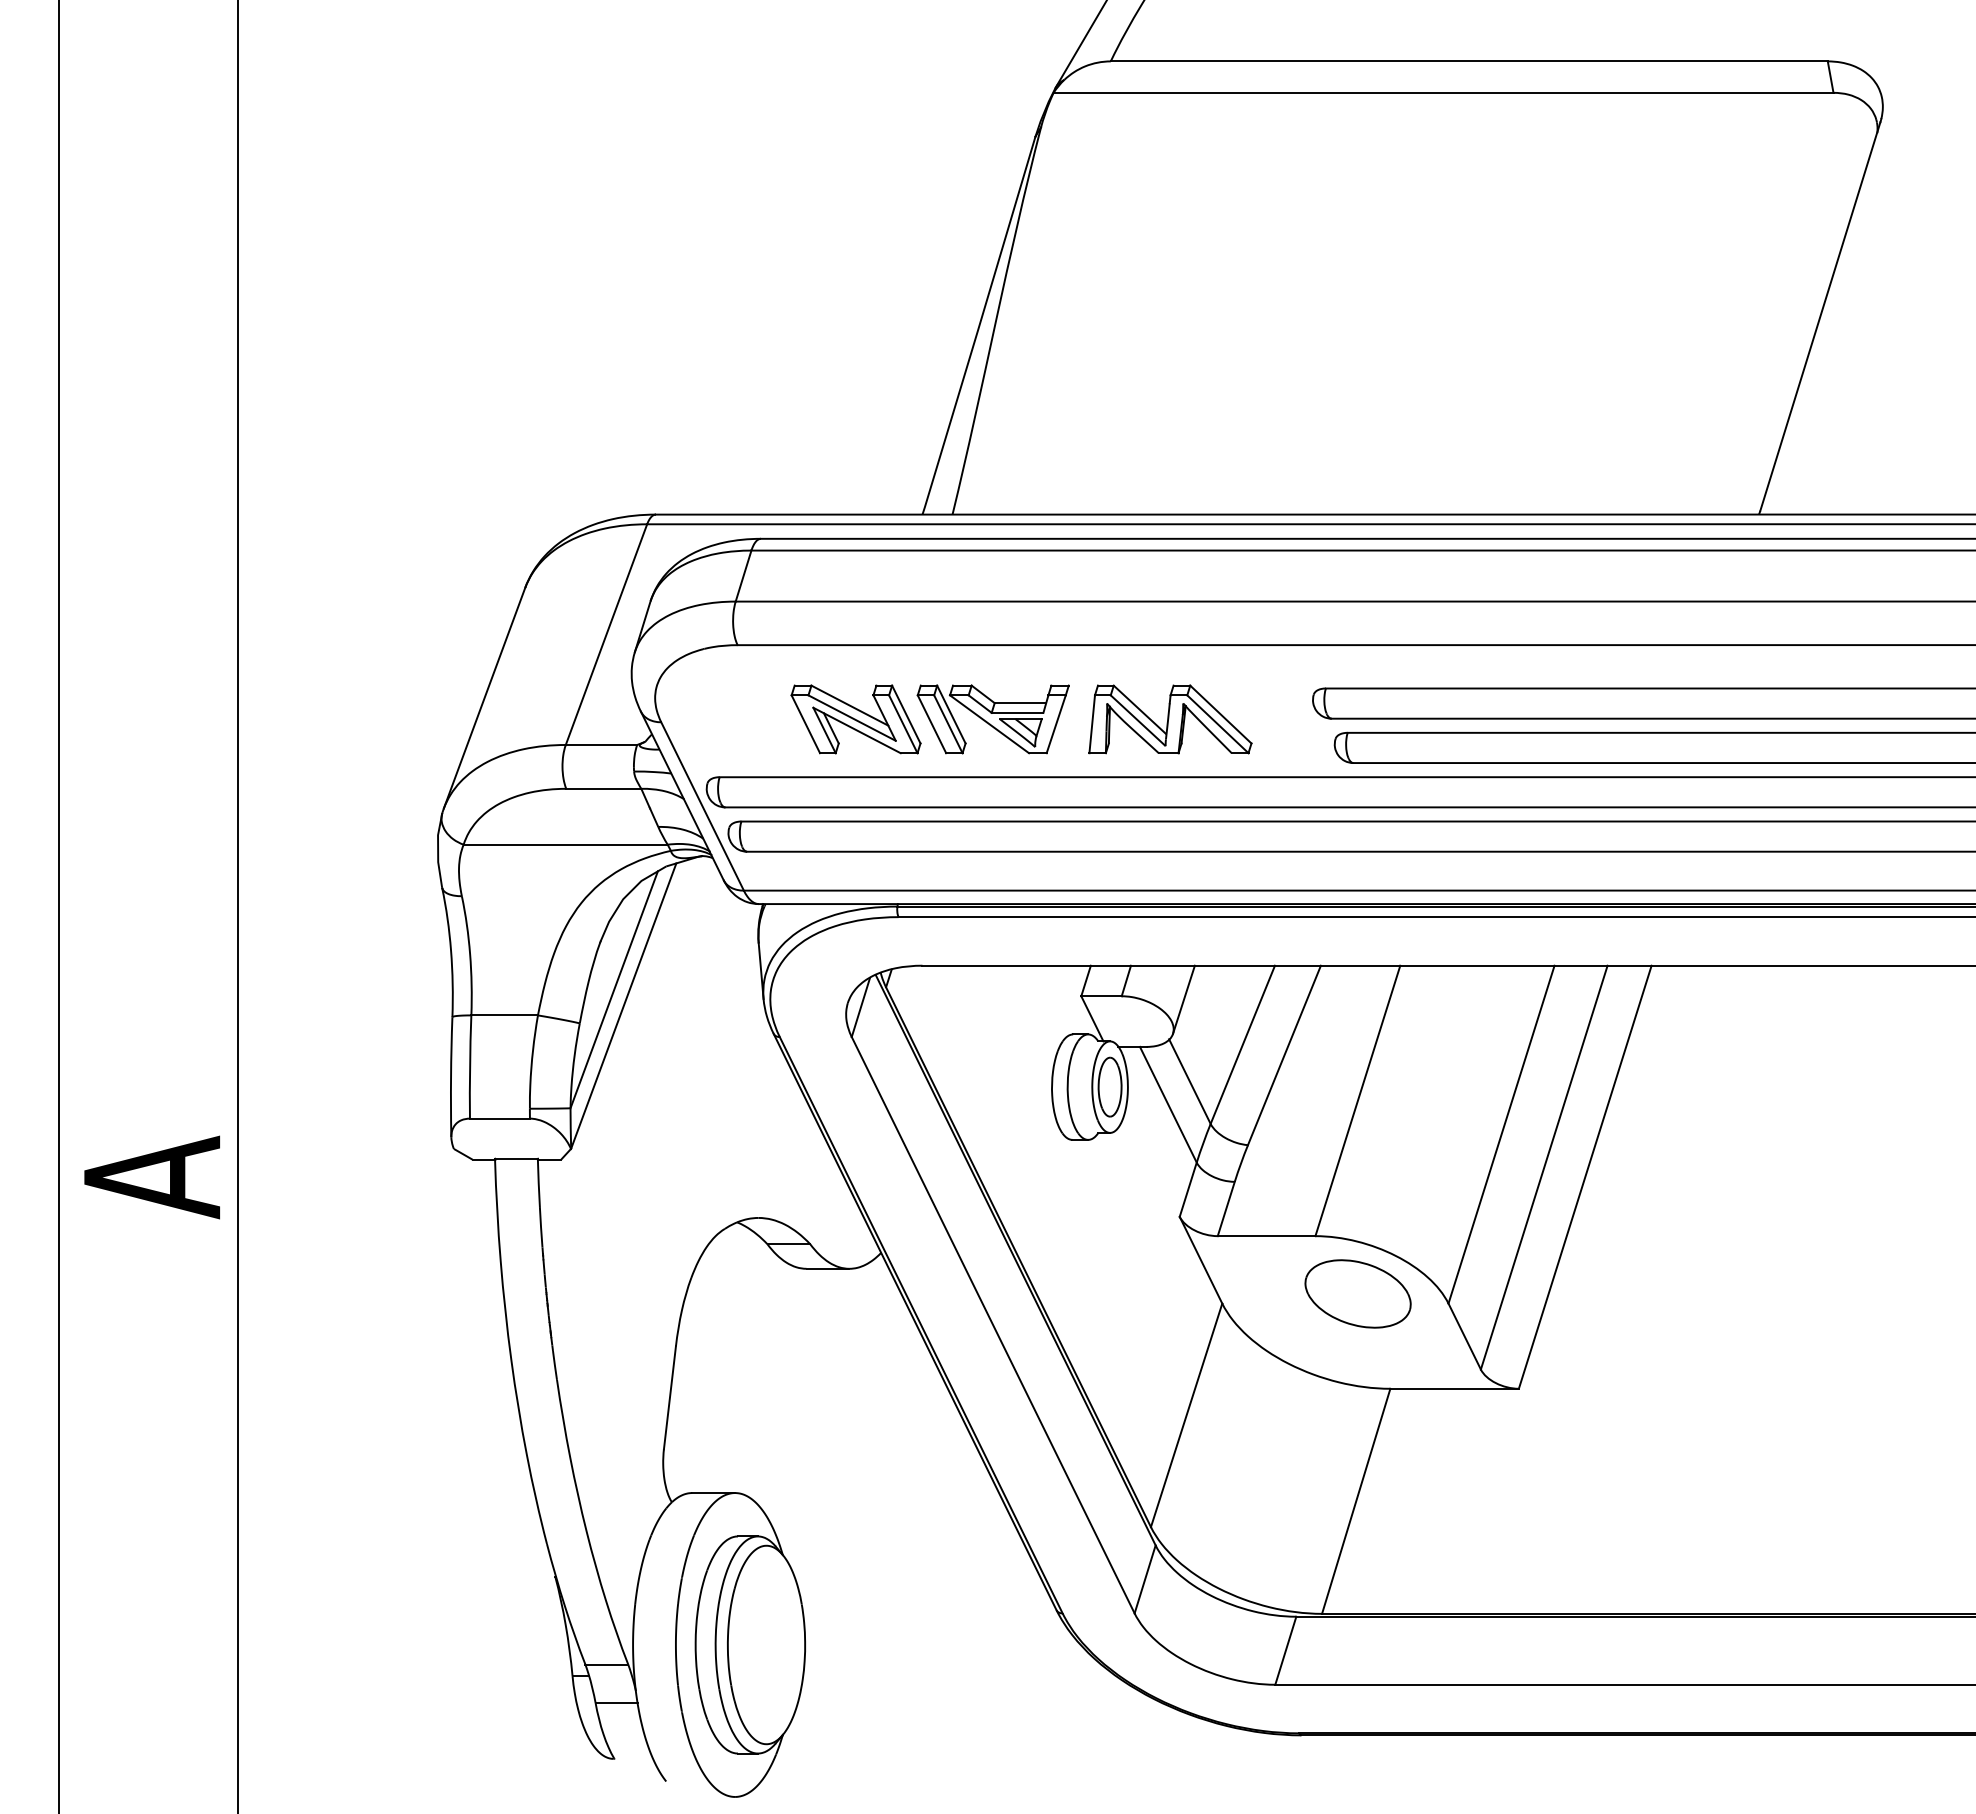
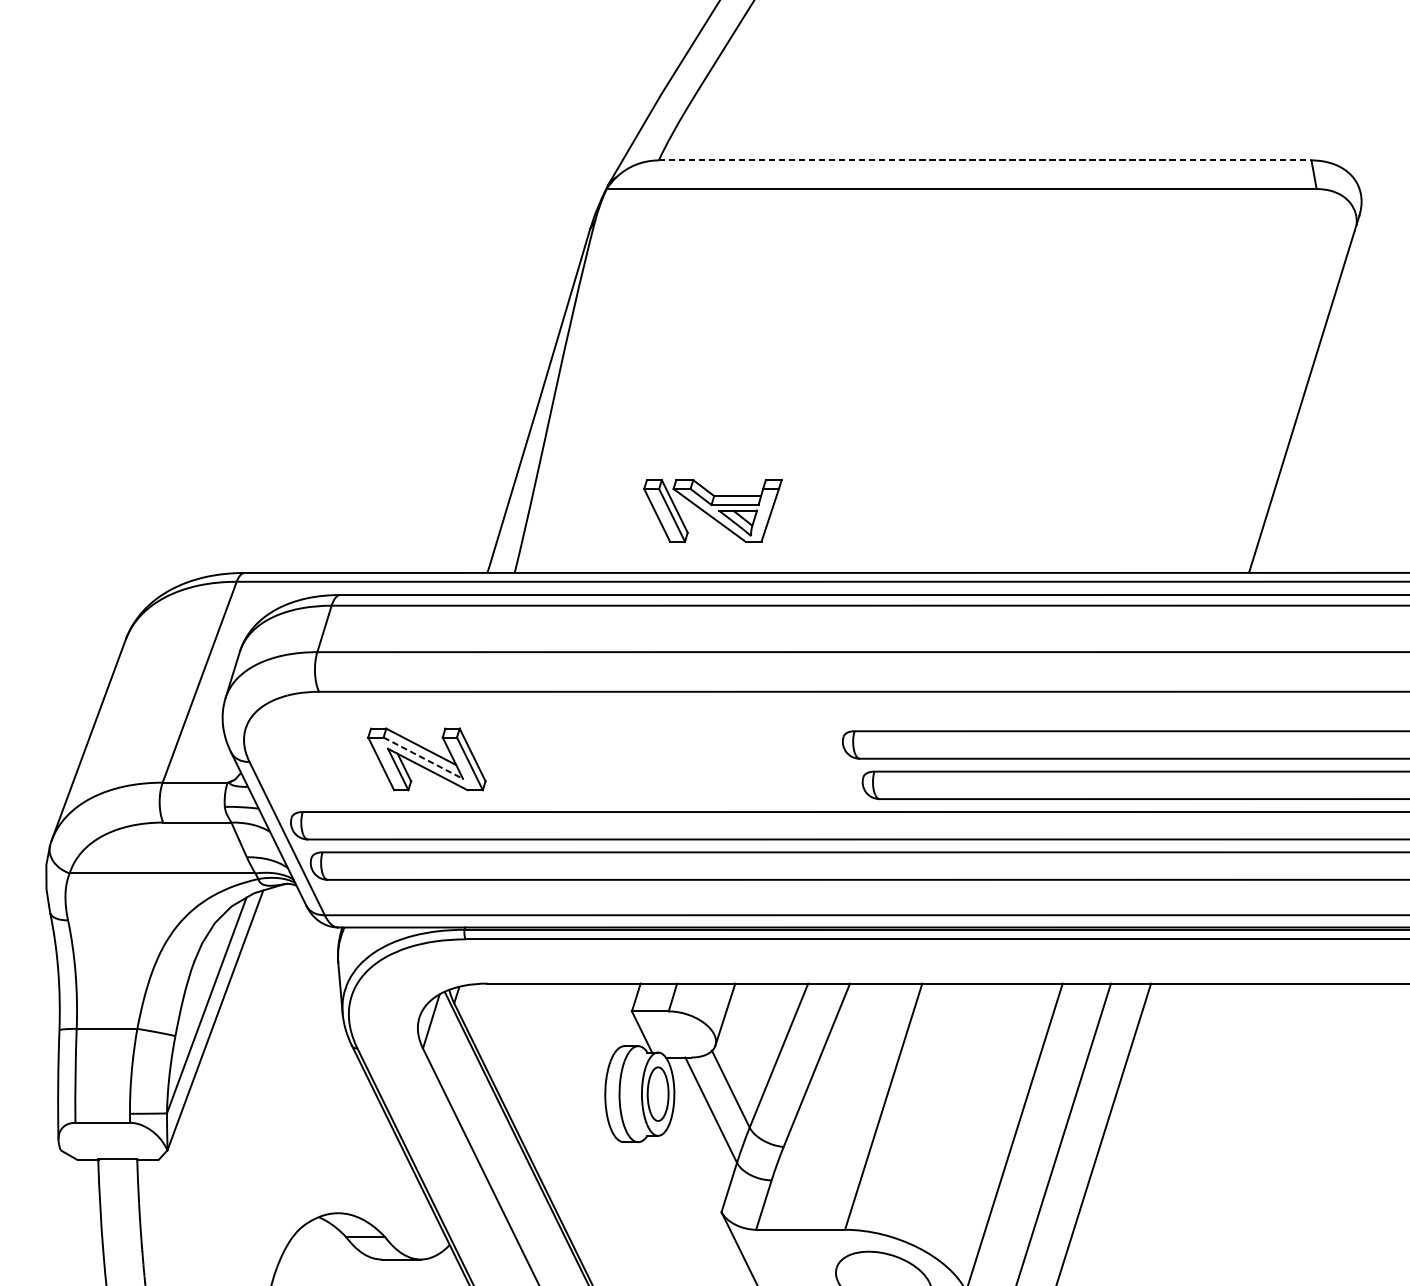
line: (1469, 61) -> (985, 160), solid -> dashed
line: (852, 718) -> (423, 758), solid -> dashed
part: (992, 719) -> (712, 510), moved
part: (1170, 719) -> (713, 759), removed

